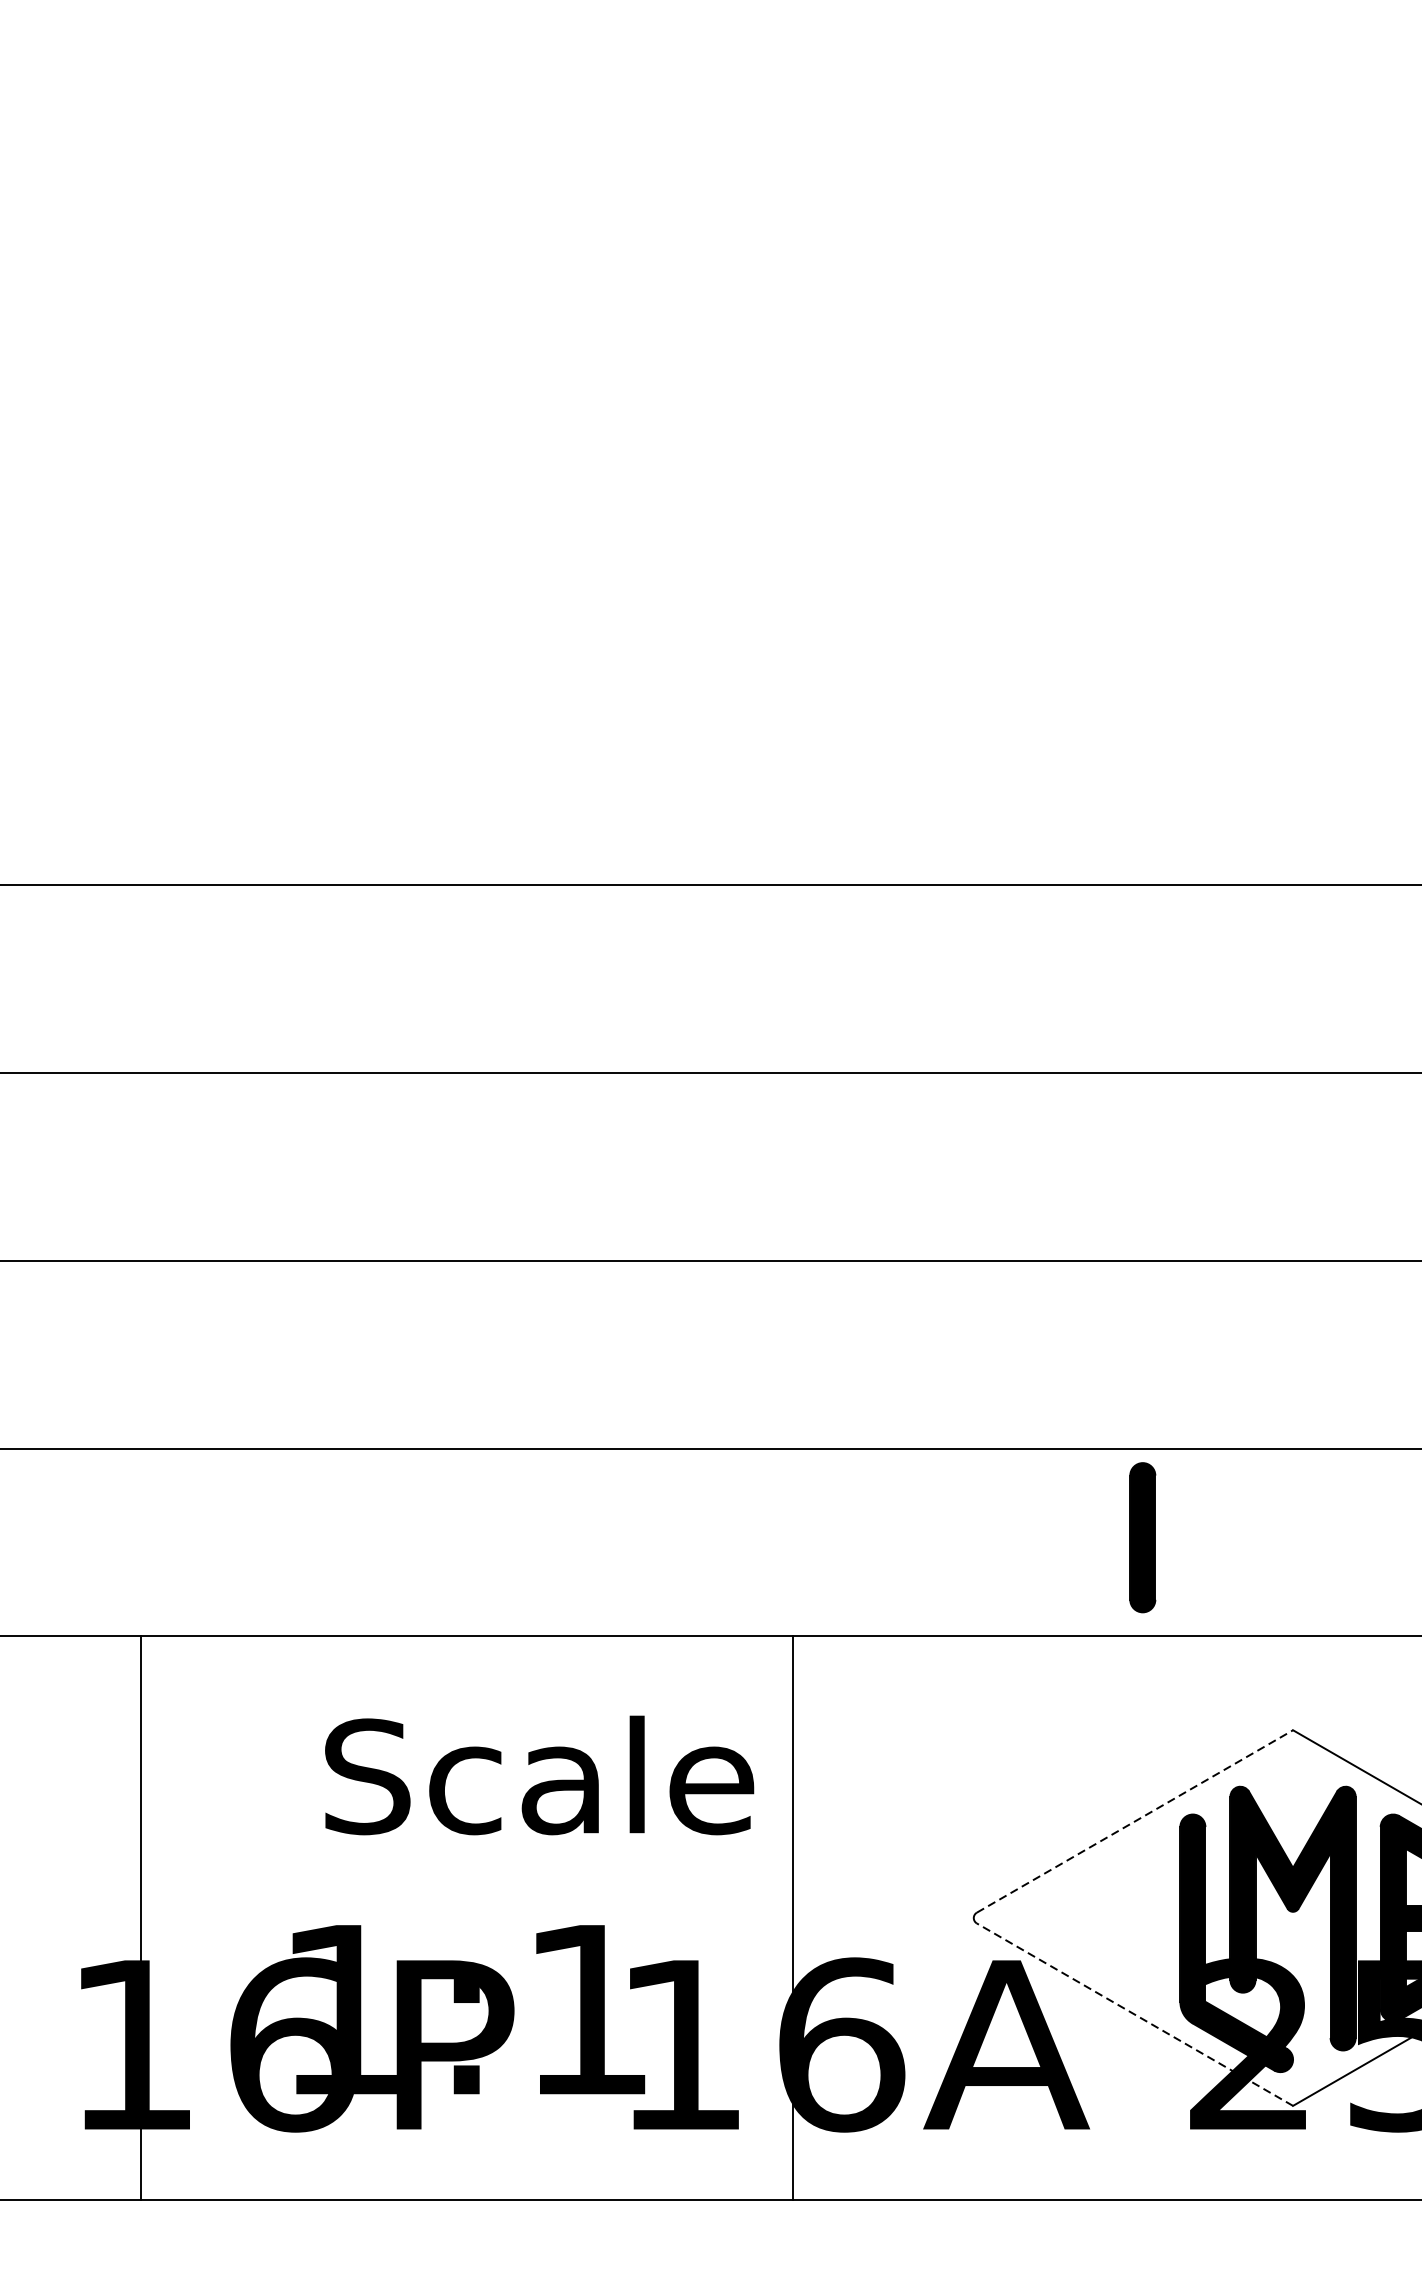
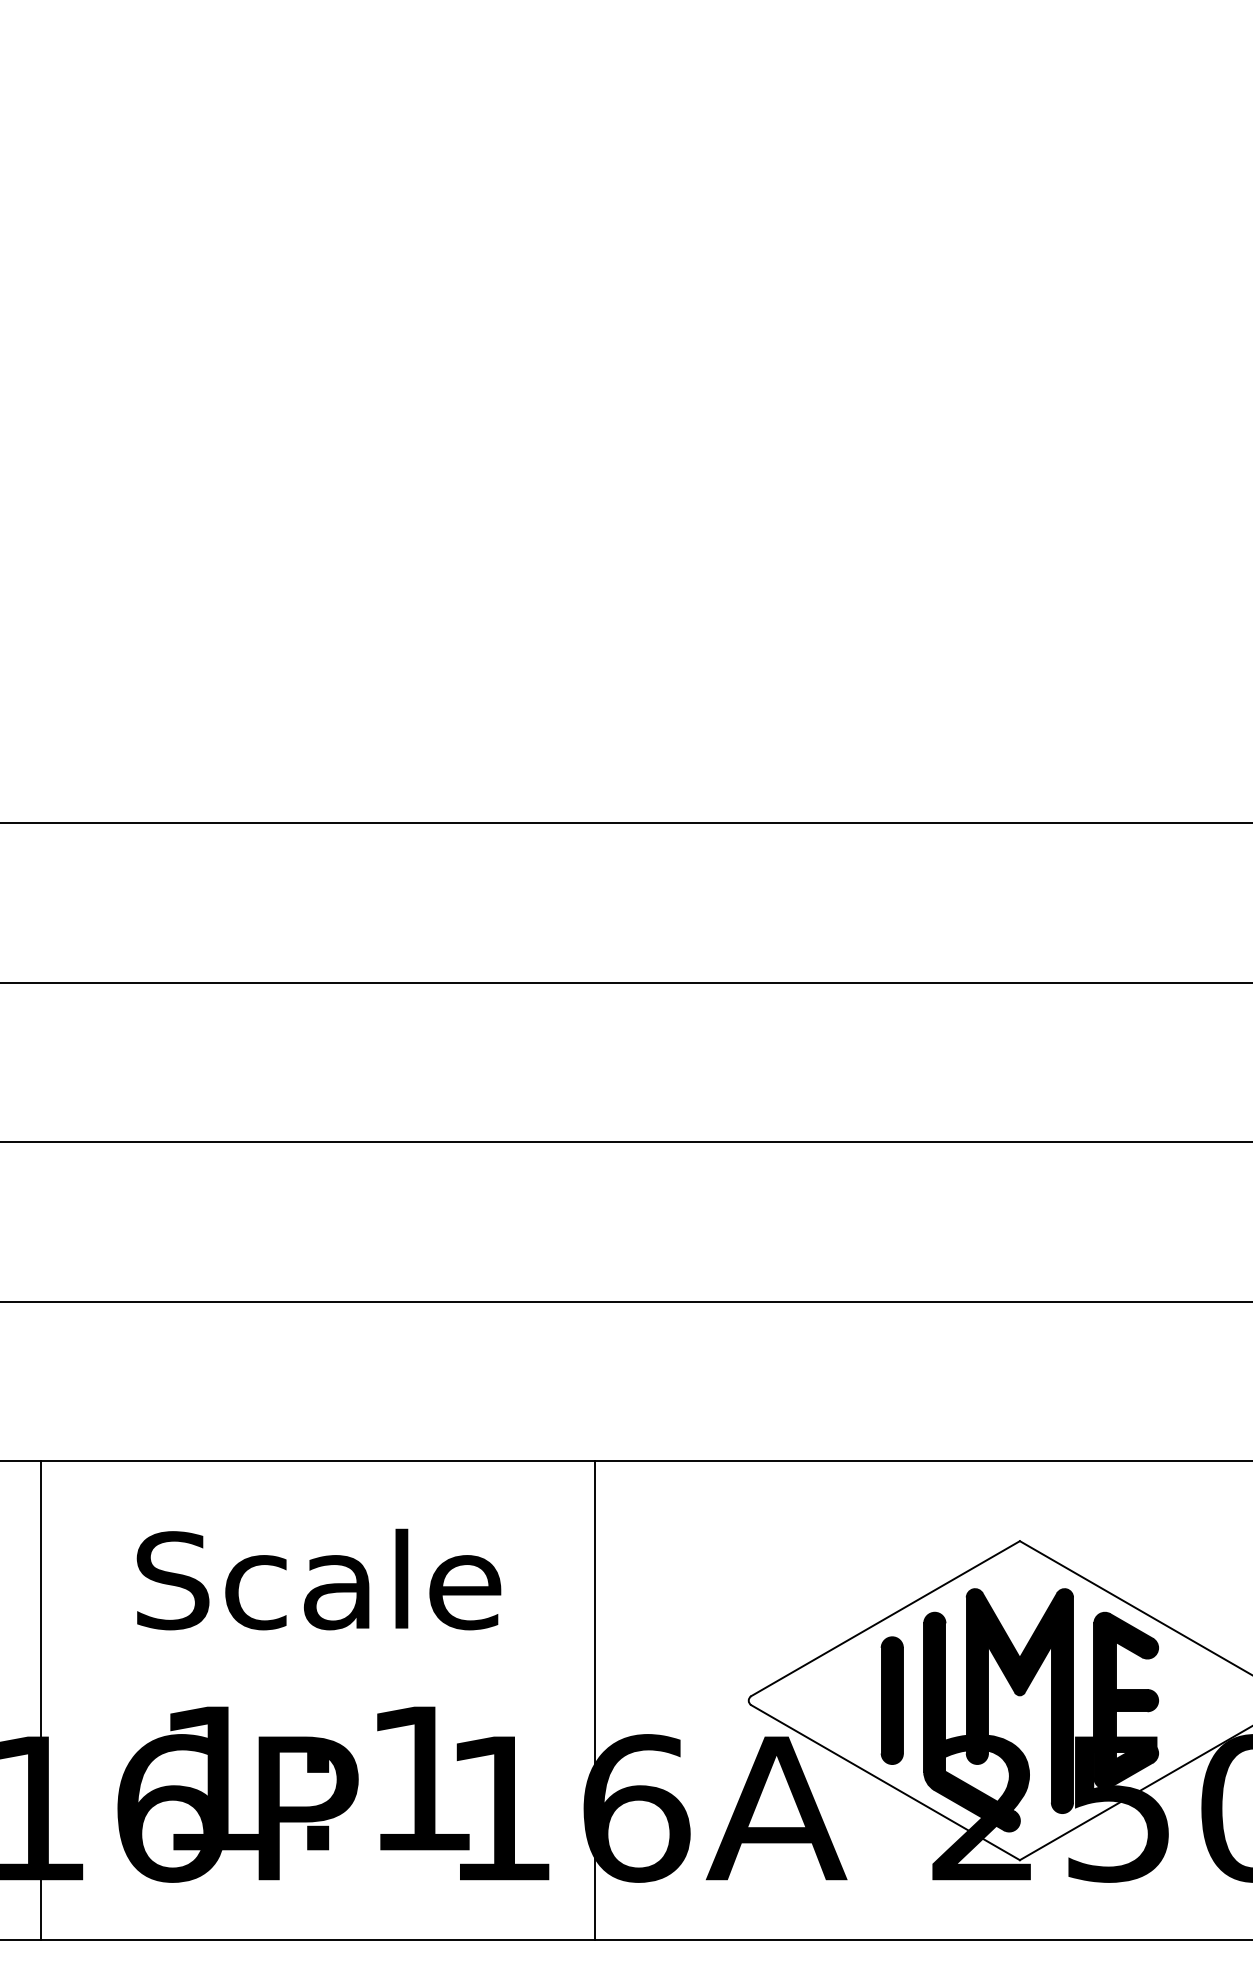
part: (1141, 1537) -> (891, 1700), moved
text: (538, 1775) -> (318, 1579), moved
line: (1134, 1821) -> (885, 1618), dashed -> solid
line: (1134, 2014) -> (885, 1782), dashed -> solid

